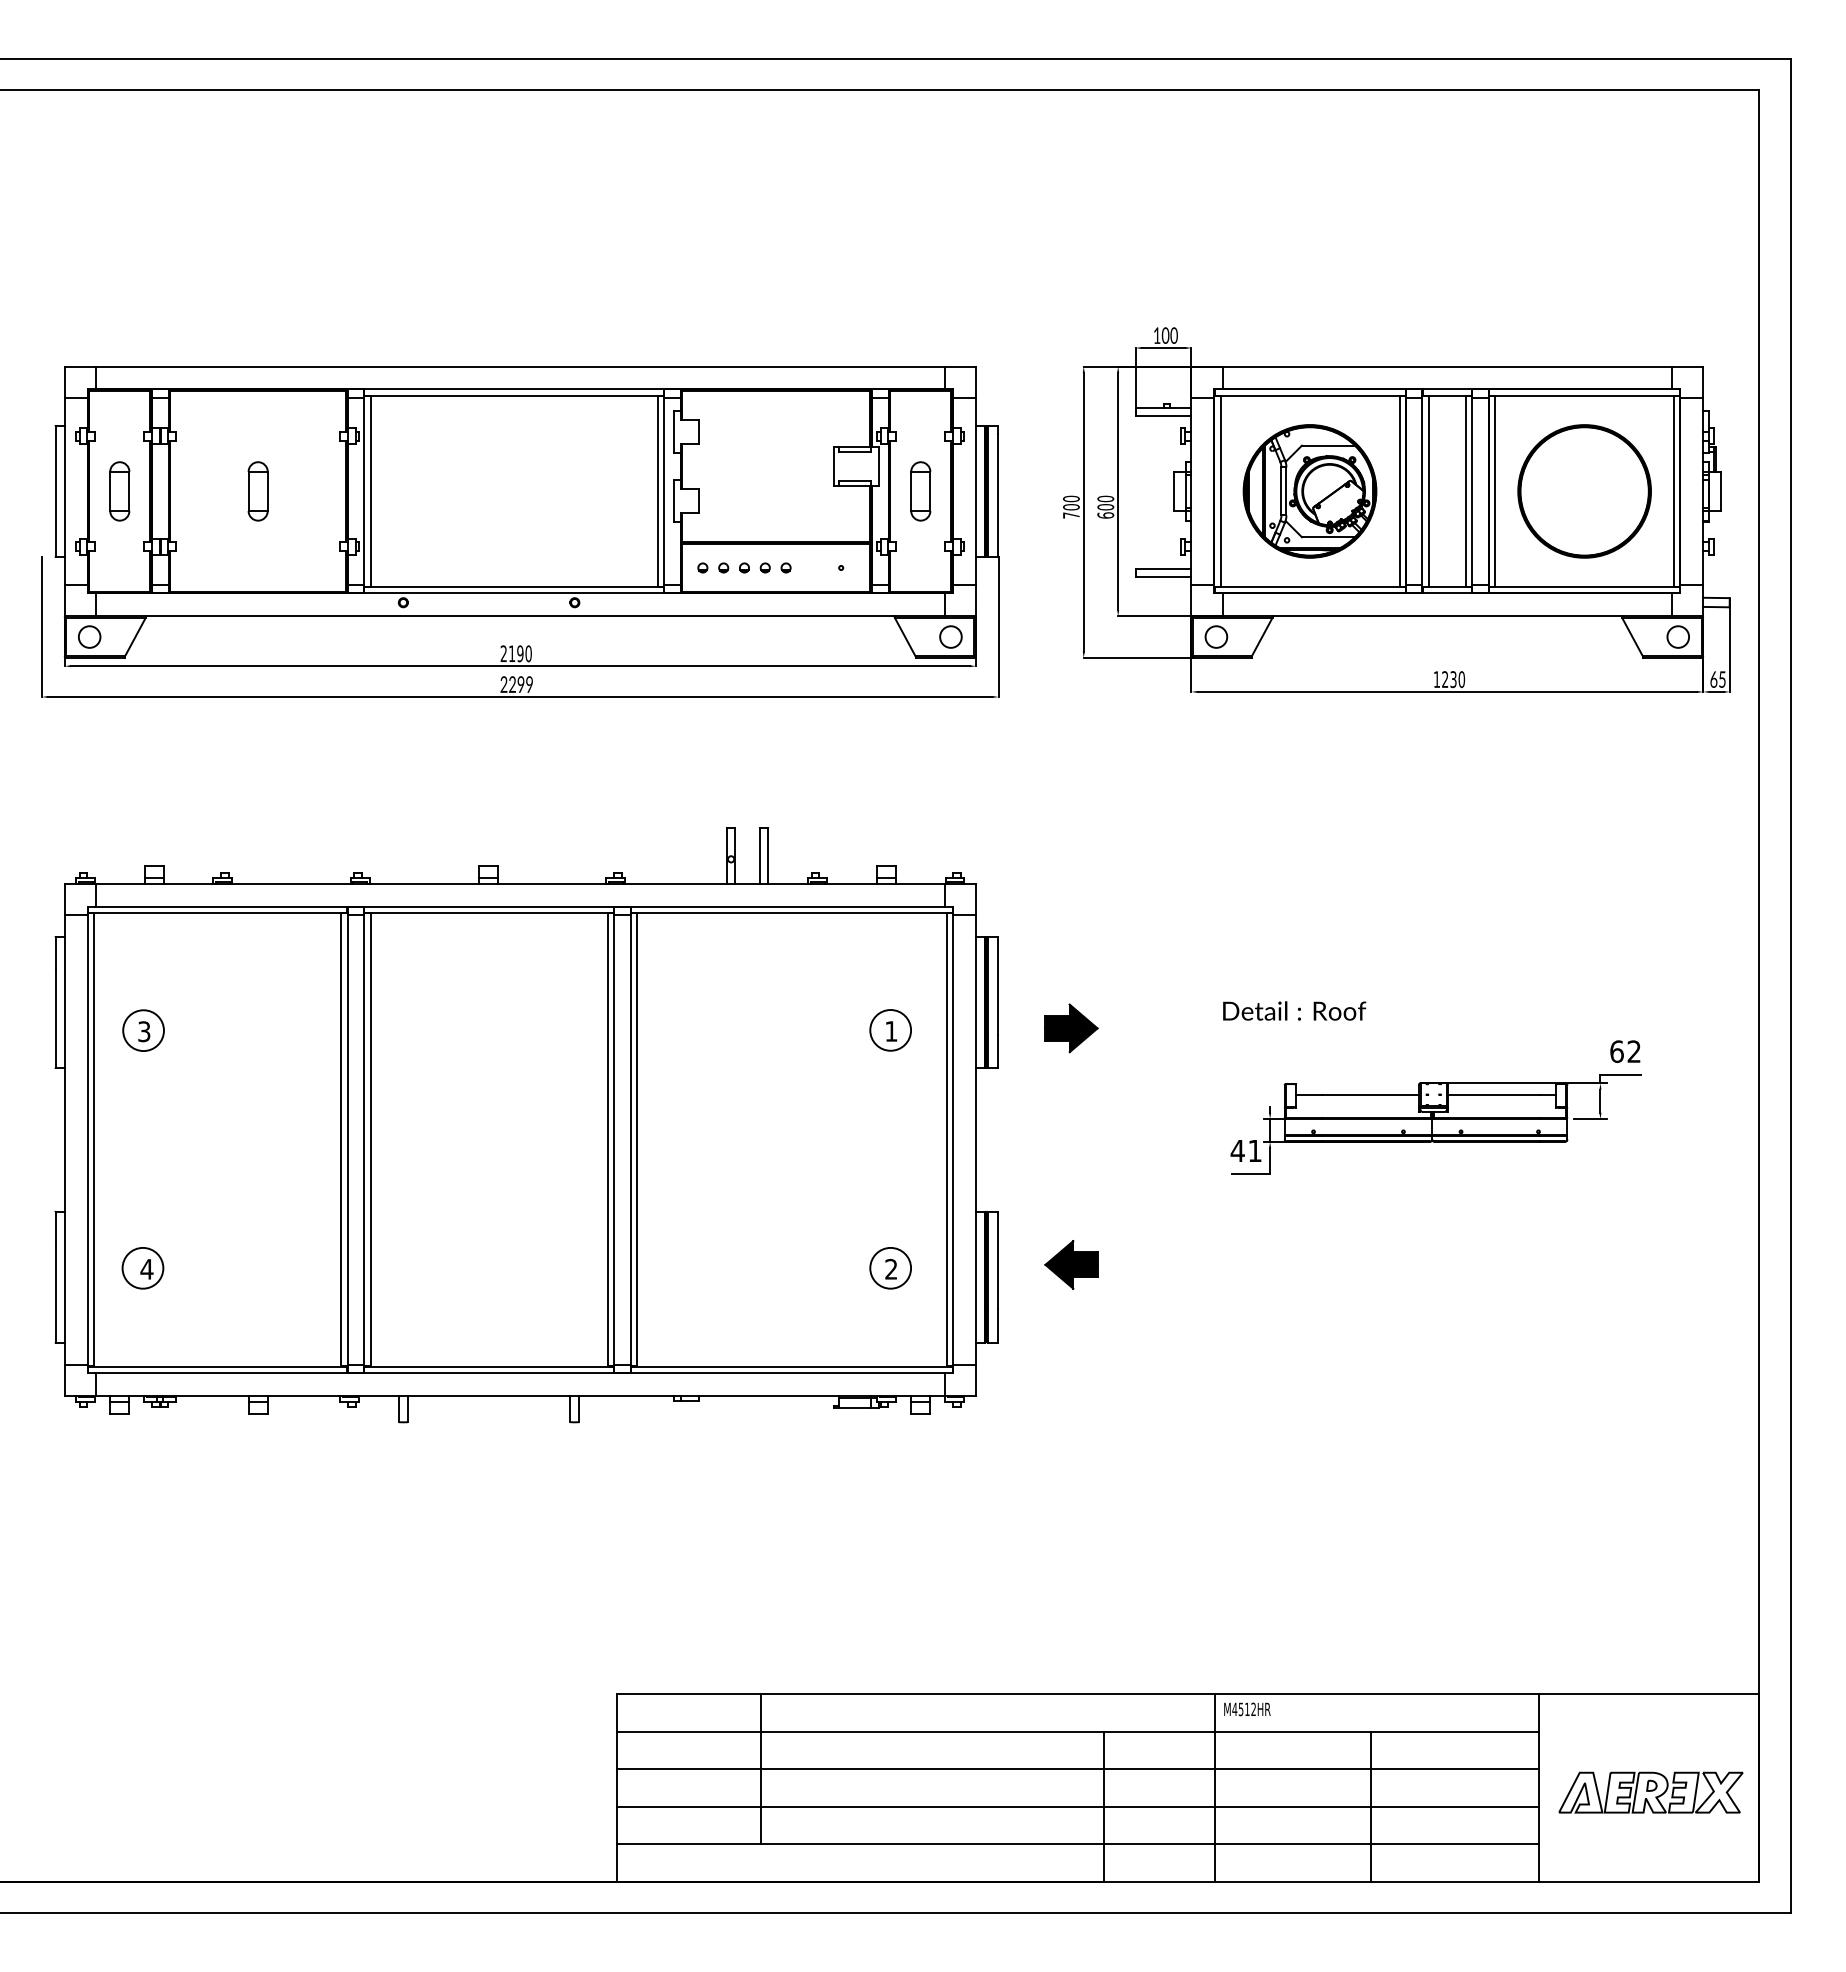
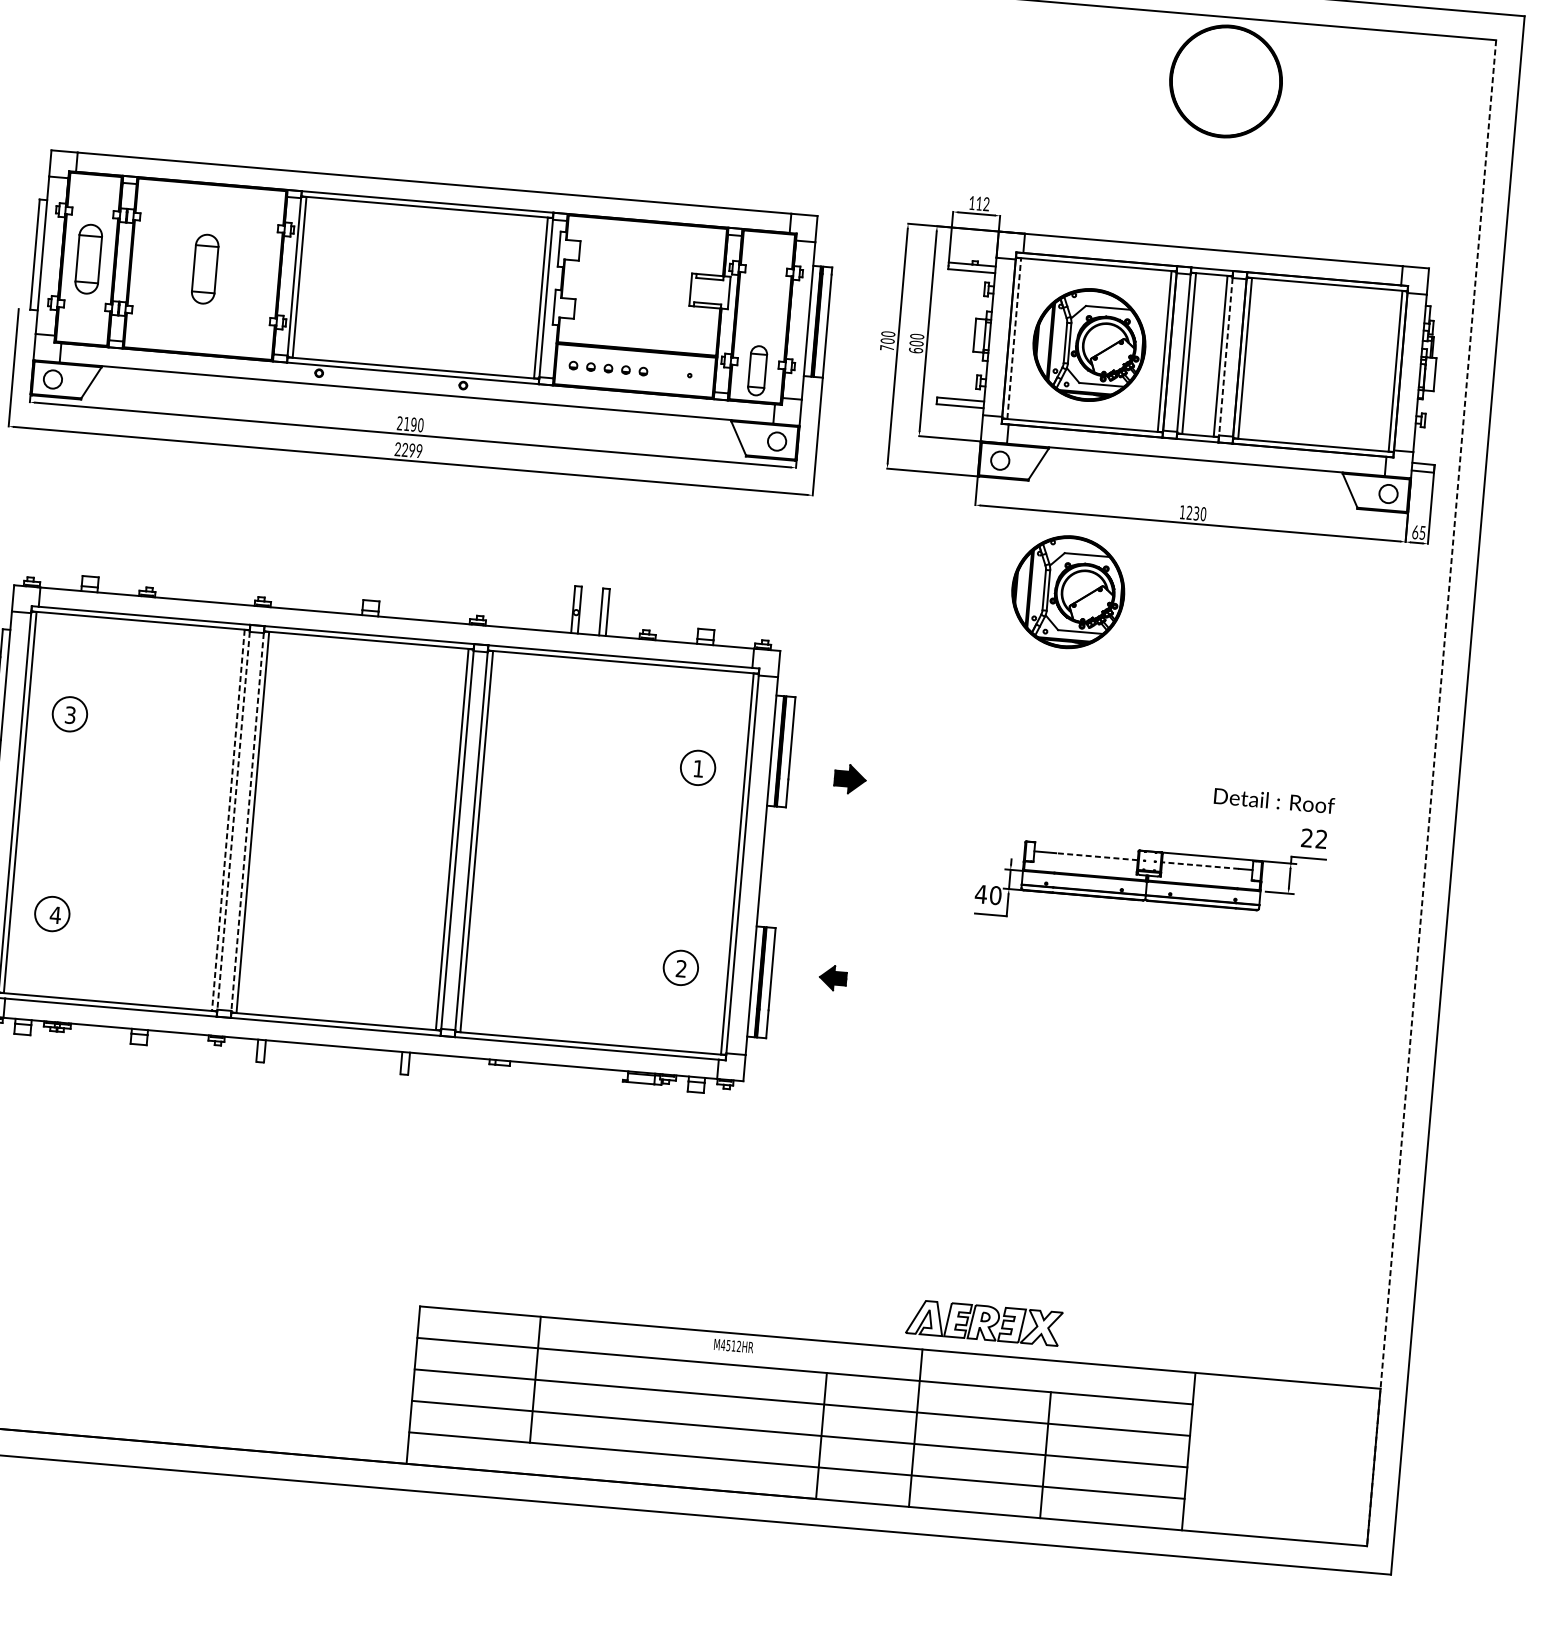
text: (1169, 335) -> (982, 203), 100 -> 112
line: (1220, 490) -> (1014, 337), solid -> dashed
part: (119, 491) -> (88, 259), size x1.4
part: (257, 491) -> (204, 269), size x1.4
part: (920, 491) -> (757, 370), moved
line: (1472, 491) -> (1226, 356), solid -> dashed
part: (1584, 491) -> (1225, 81), moved
part: (1309, 785) -> (1067, 592), added
line: (1759, 986) -> (1431, 793), solid -> dashed
text: (1294, 1010) -> (1274, 800), moved
part: (1071, 1028) -> (850, 779), size x0.7
text: (1616, 1051) -> (1306, 837), 62 -> 22
line: (1370, 1094) -> (1096, 856), solid -> dashed
line: (1493, 1094) -> (1200, 865), solid -> dashed
line: (341, 1139) -> (228, 820), solid -> dashed
line: (347, 1139) -> (233, 820), solid -> dashed
line: (364, 1139) -> (247, 821), solid -> dashed
text: (1254, 1150) -> (995, 895), 41 -> 40
part: (1071, 1264) -> (833, 977), size x0.6
text: (1247, 1709) -> (733, 1346), moved
part: (1650, 1792) -> (984, 1322), moved

